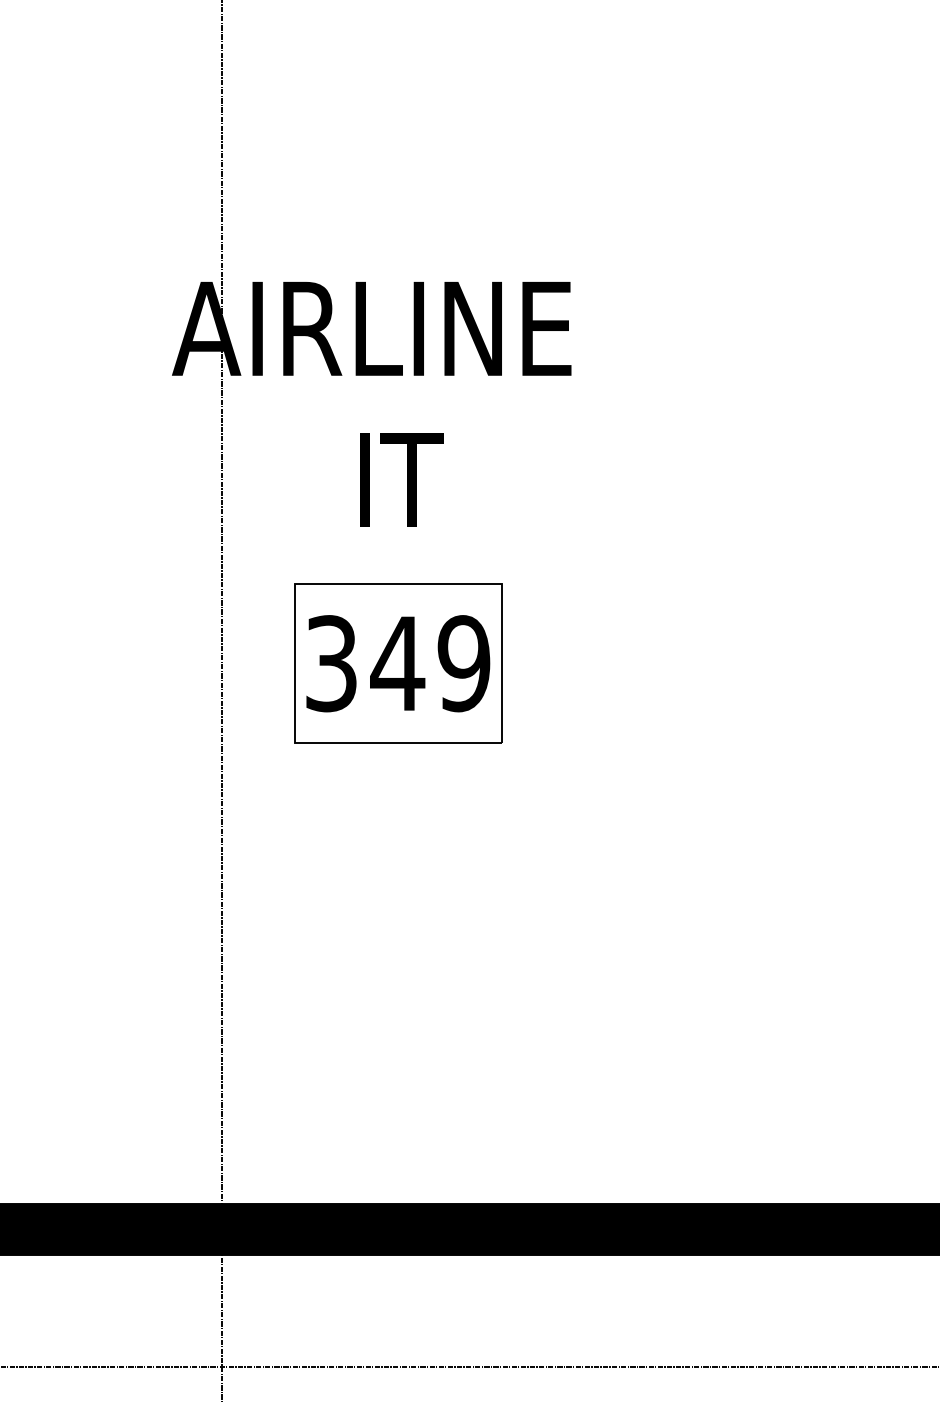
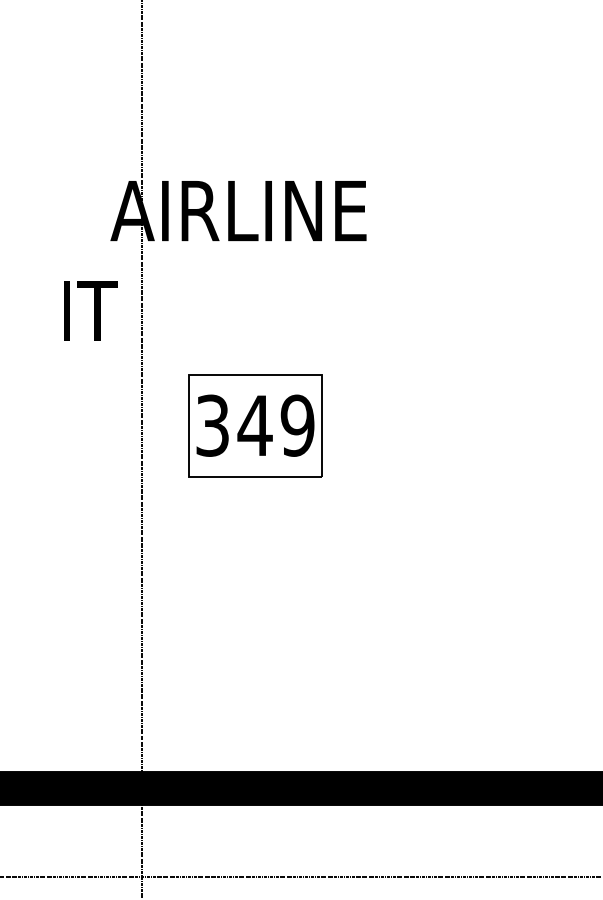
text: (401, 479) -> (90, 310), moved

